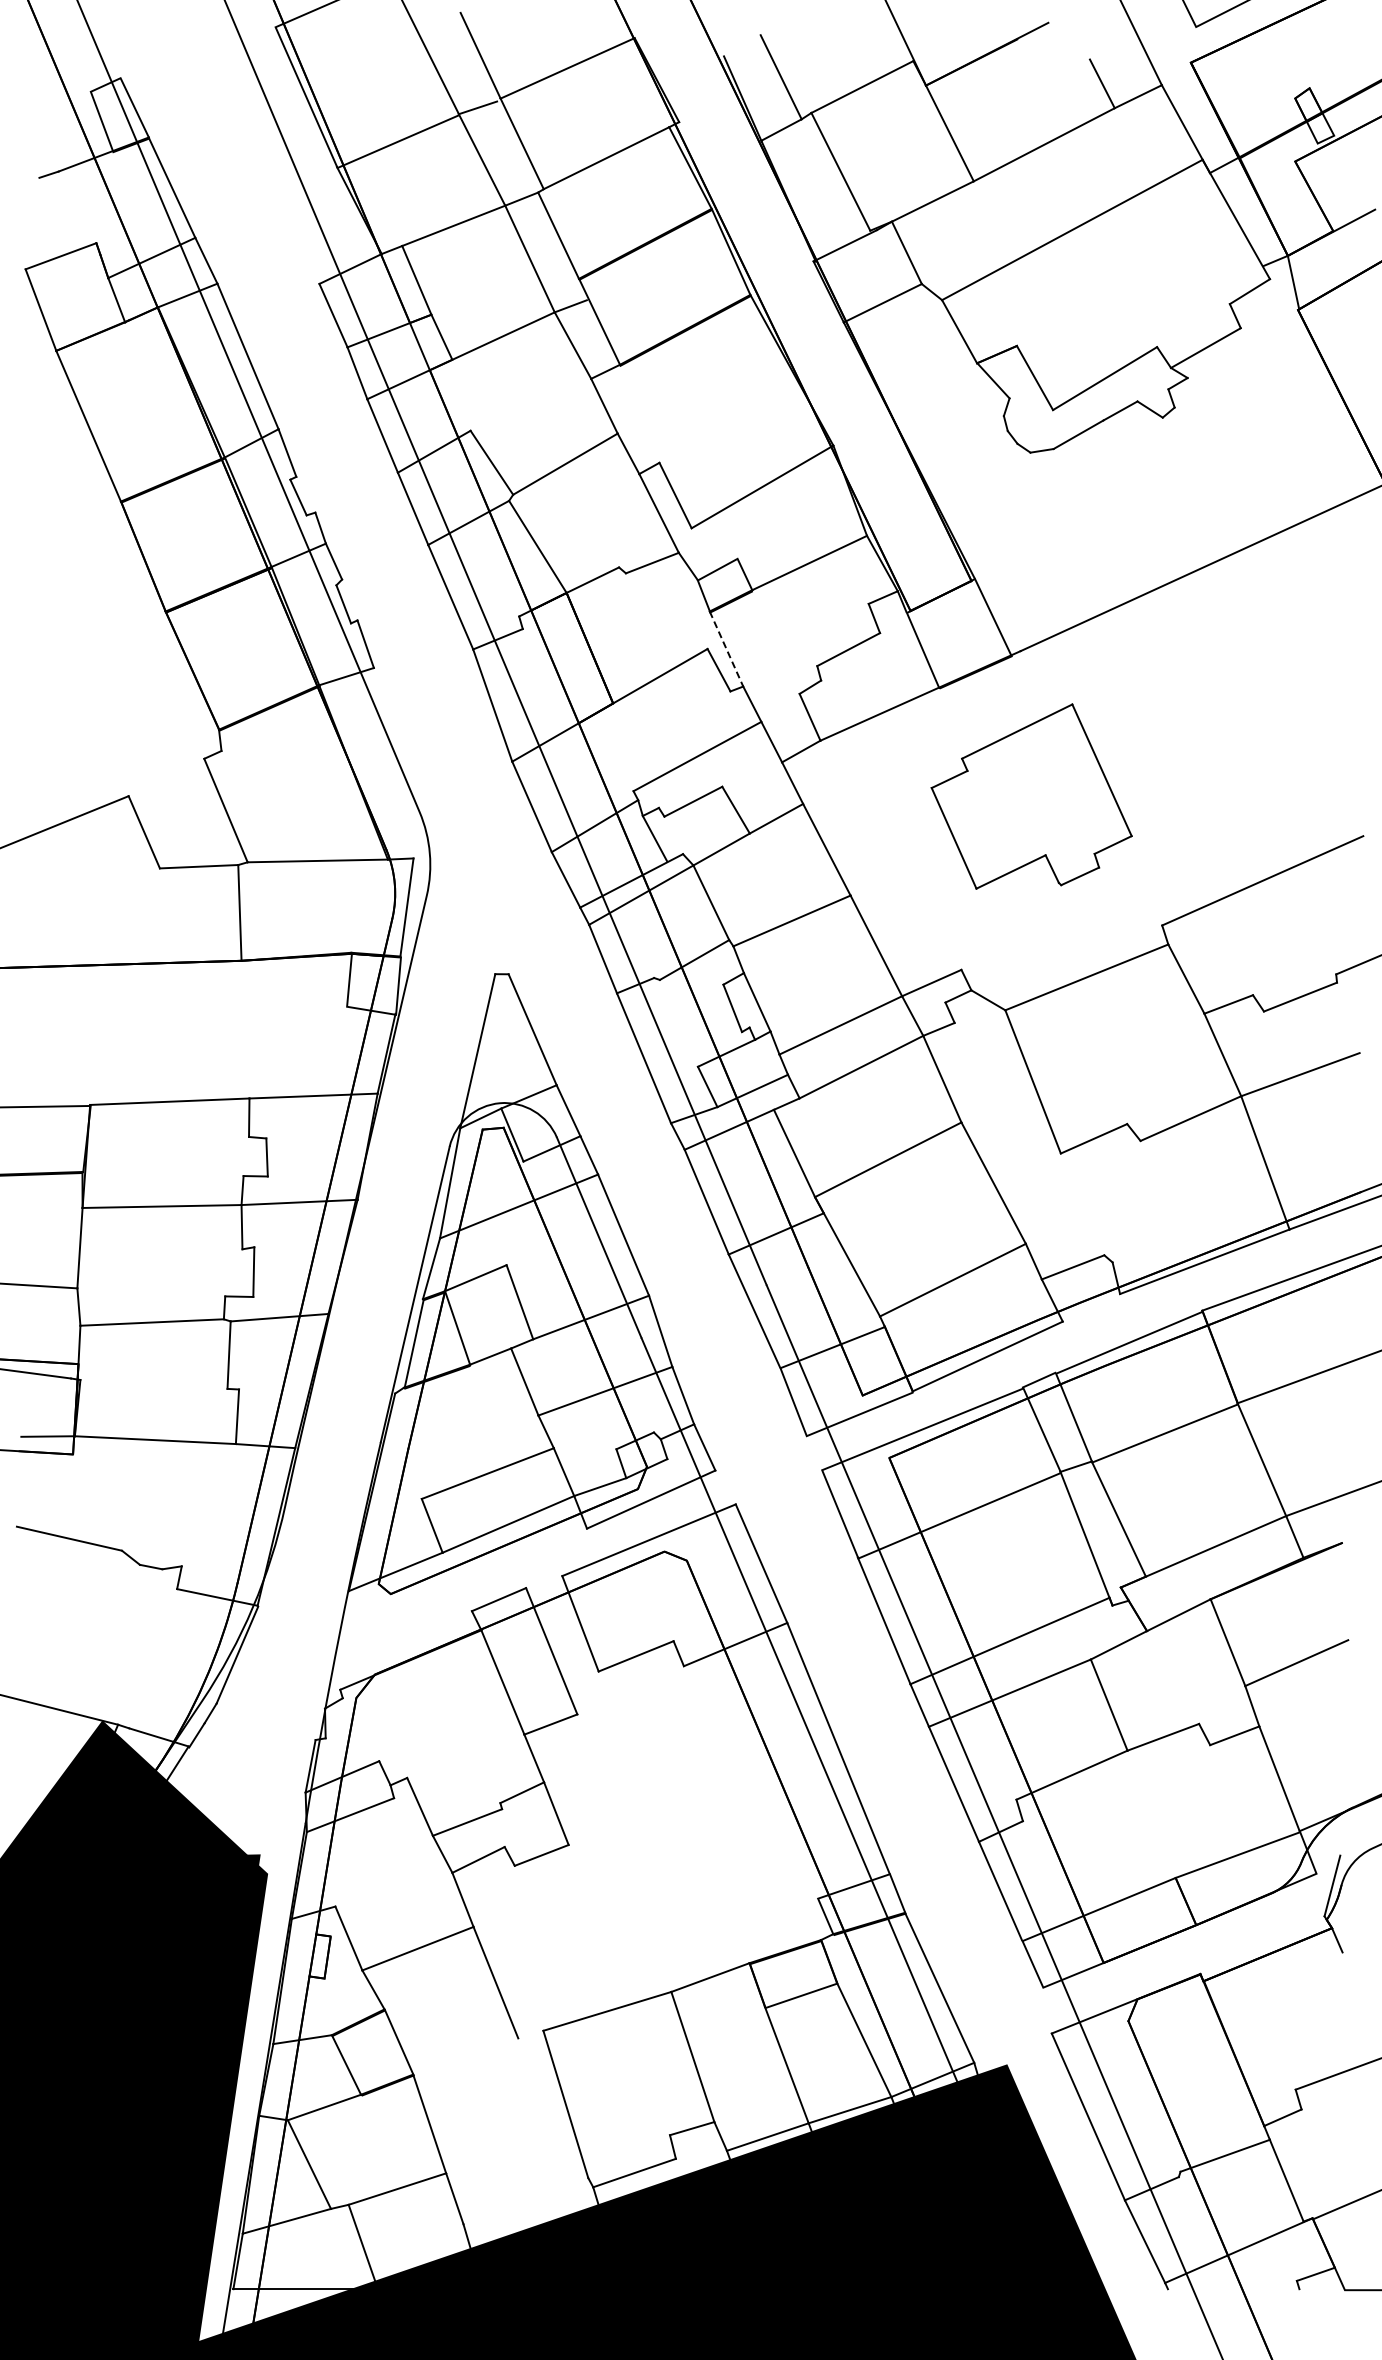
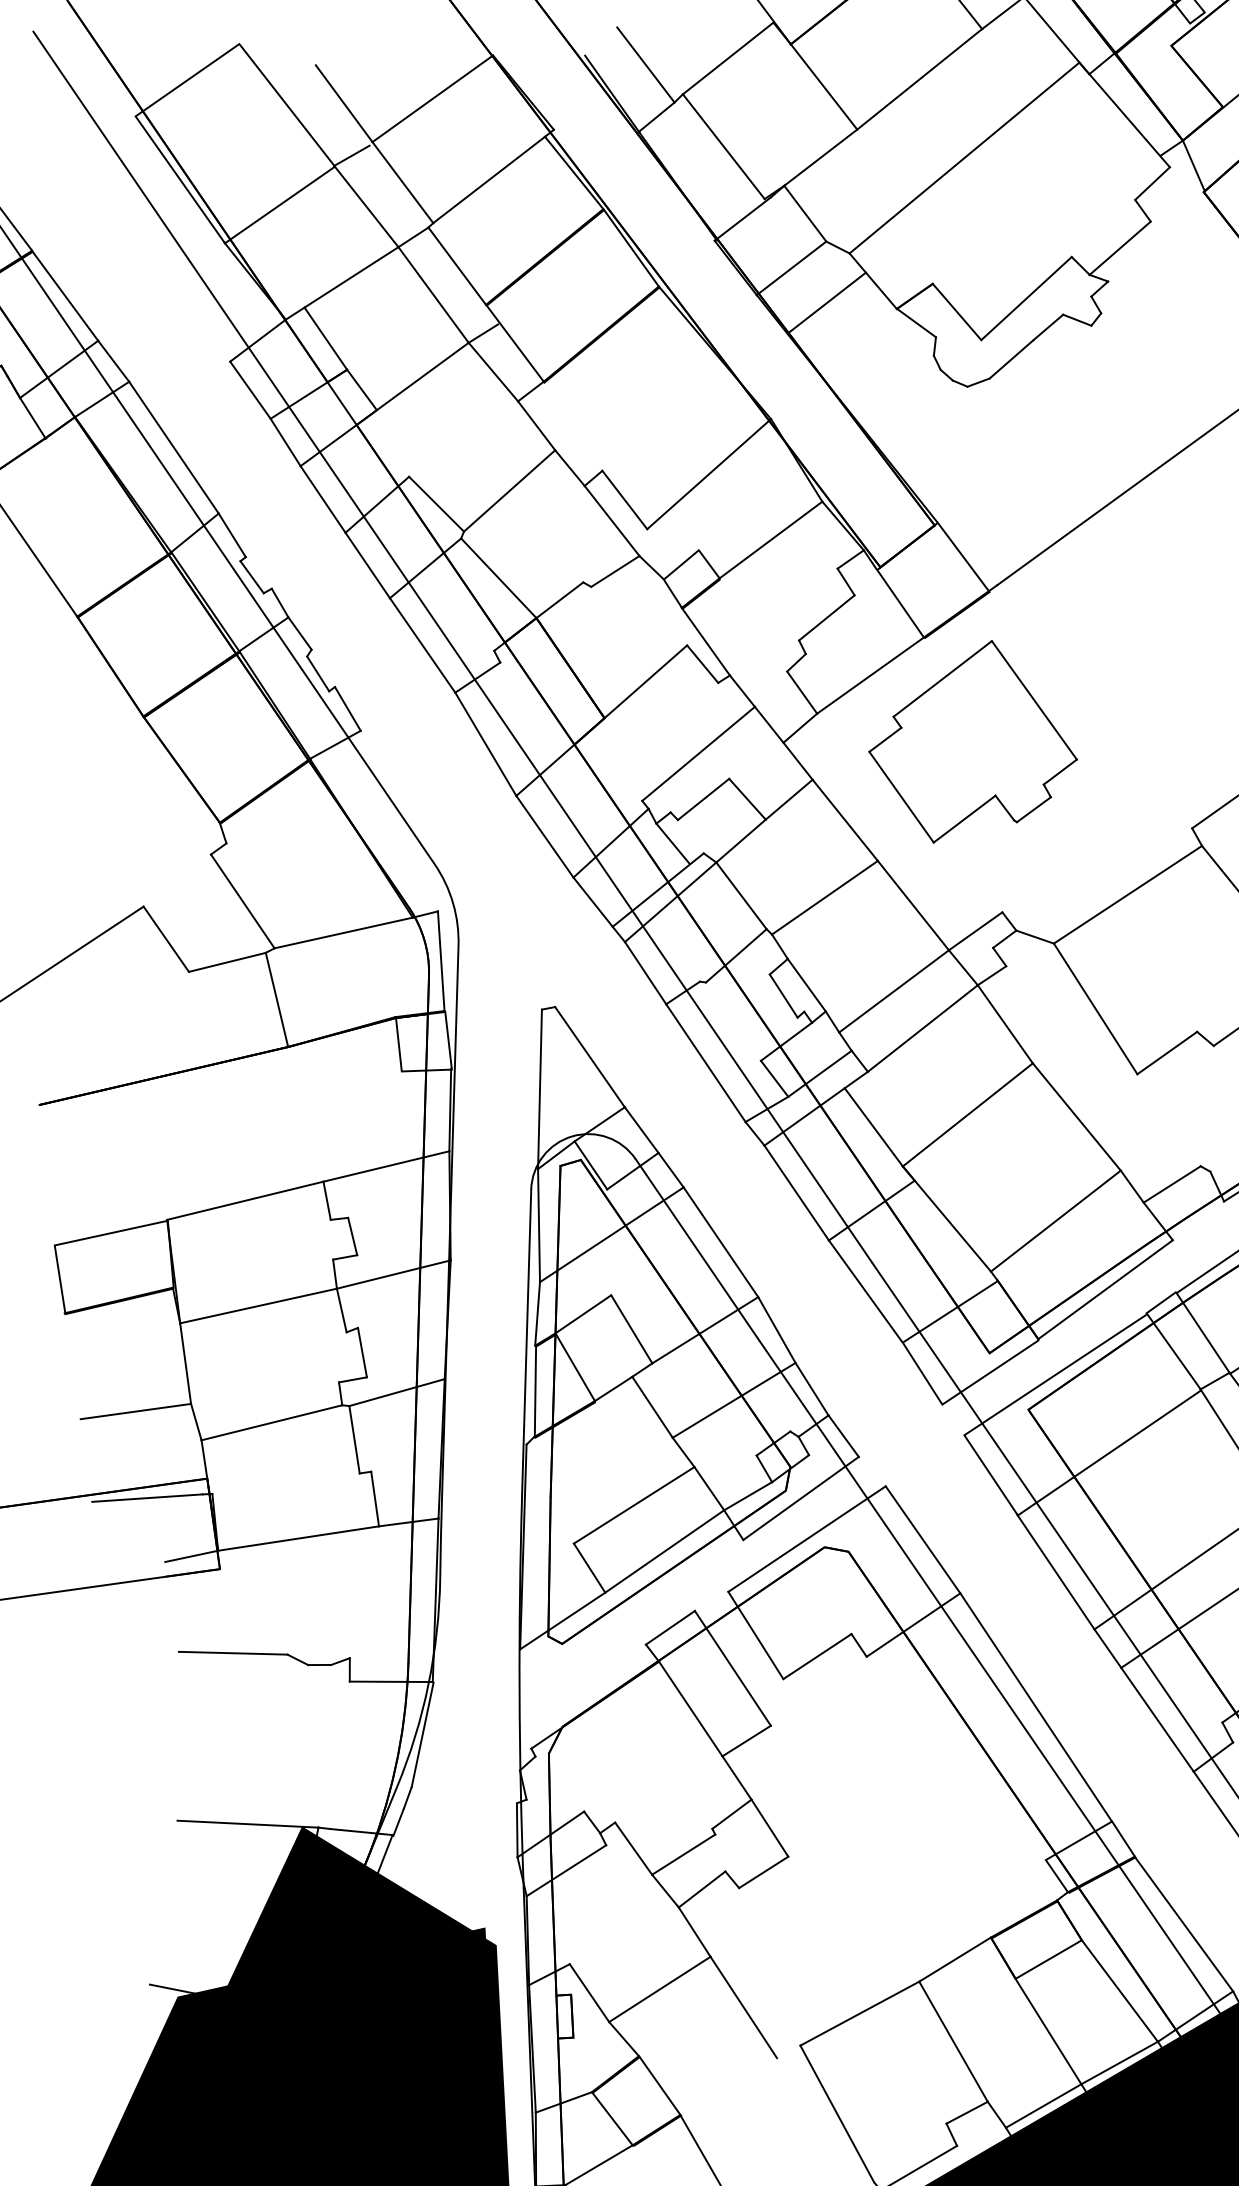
line: (910, 343) -> (826, 302), added
line: (726, 649) -> (705, 642), dashed -> solid
part: (1031, 796) -> (969, 740), moved

